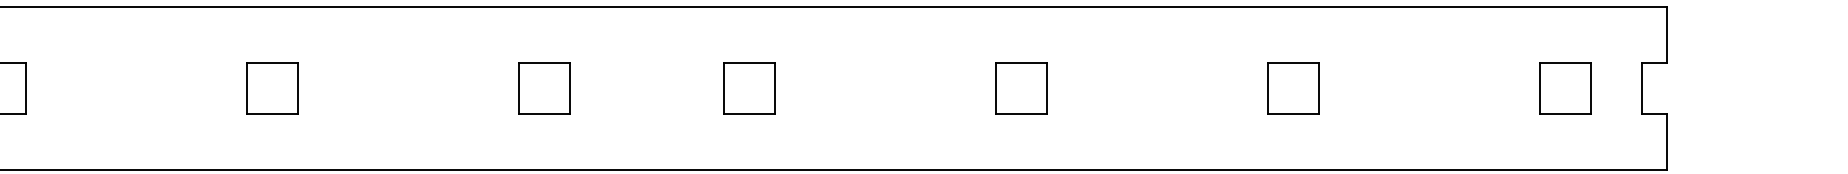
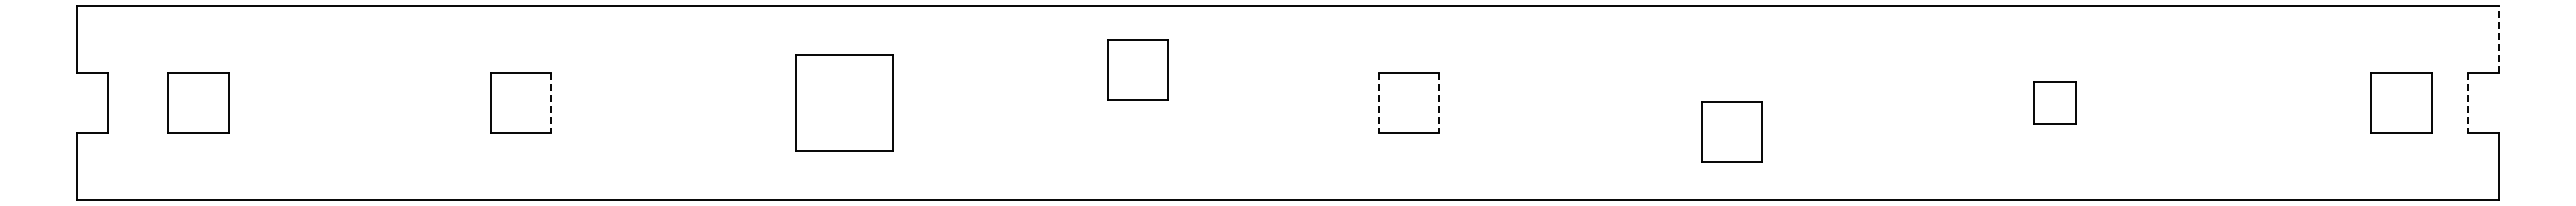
line: (1667, 34) -> (2498, 38), solid -> dashed
part: (272, 88) -> (843, 102), size x1.6
part: (544, 88) -> (1137, 69), moved
part: (1020, 88) -> (1731, 131), moved
part: (1293, 88) -> (2054, 102), size x0.7
part: (1565, 88) -> (2401, 102), moved
line: (26, 89) -> (551, 103), solid -> dashed
line: (723, 89) -> (1378, 103), solid -> dashed
line: (774, 89) -> (1439, 103), solid -> dashed
line: (1641, 89) -> (2468, 103), solid -> dashed

